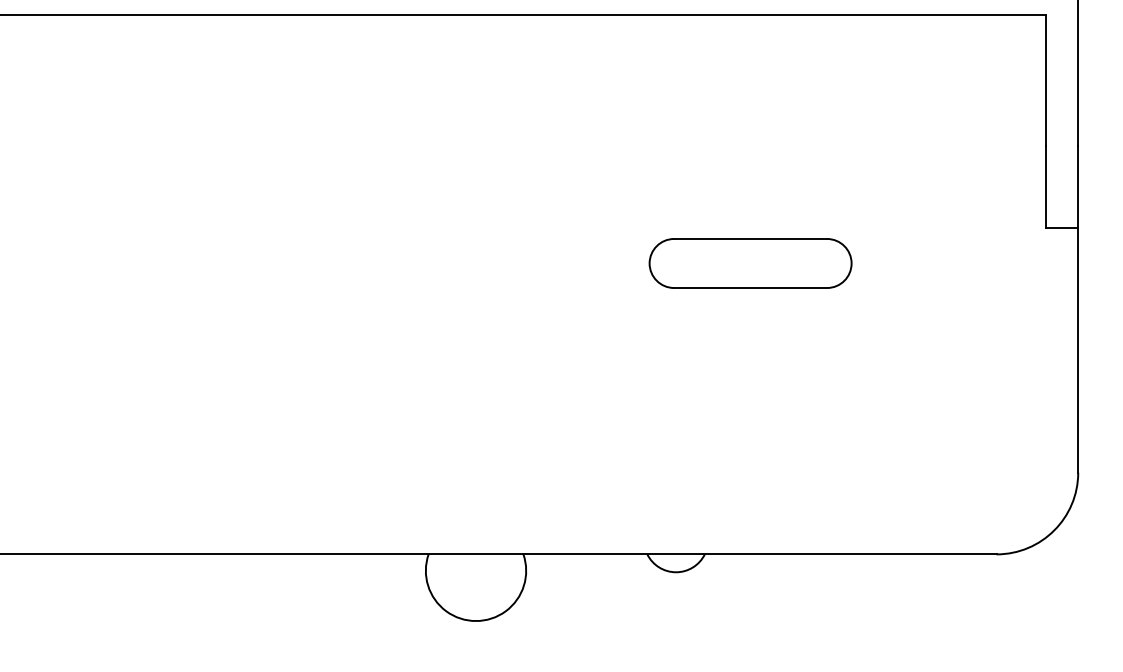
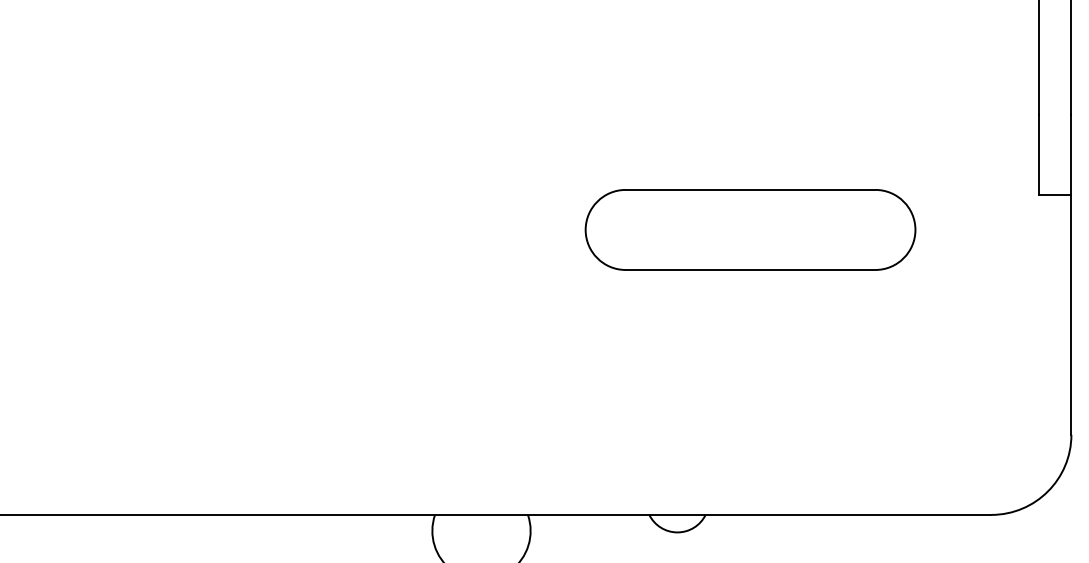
part: (750, 263) -> (750, 229), size x1.67

